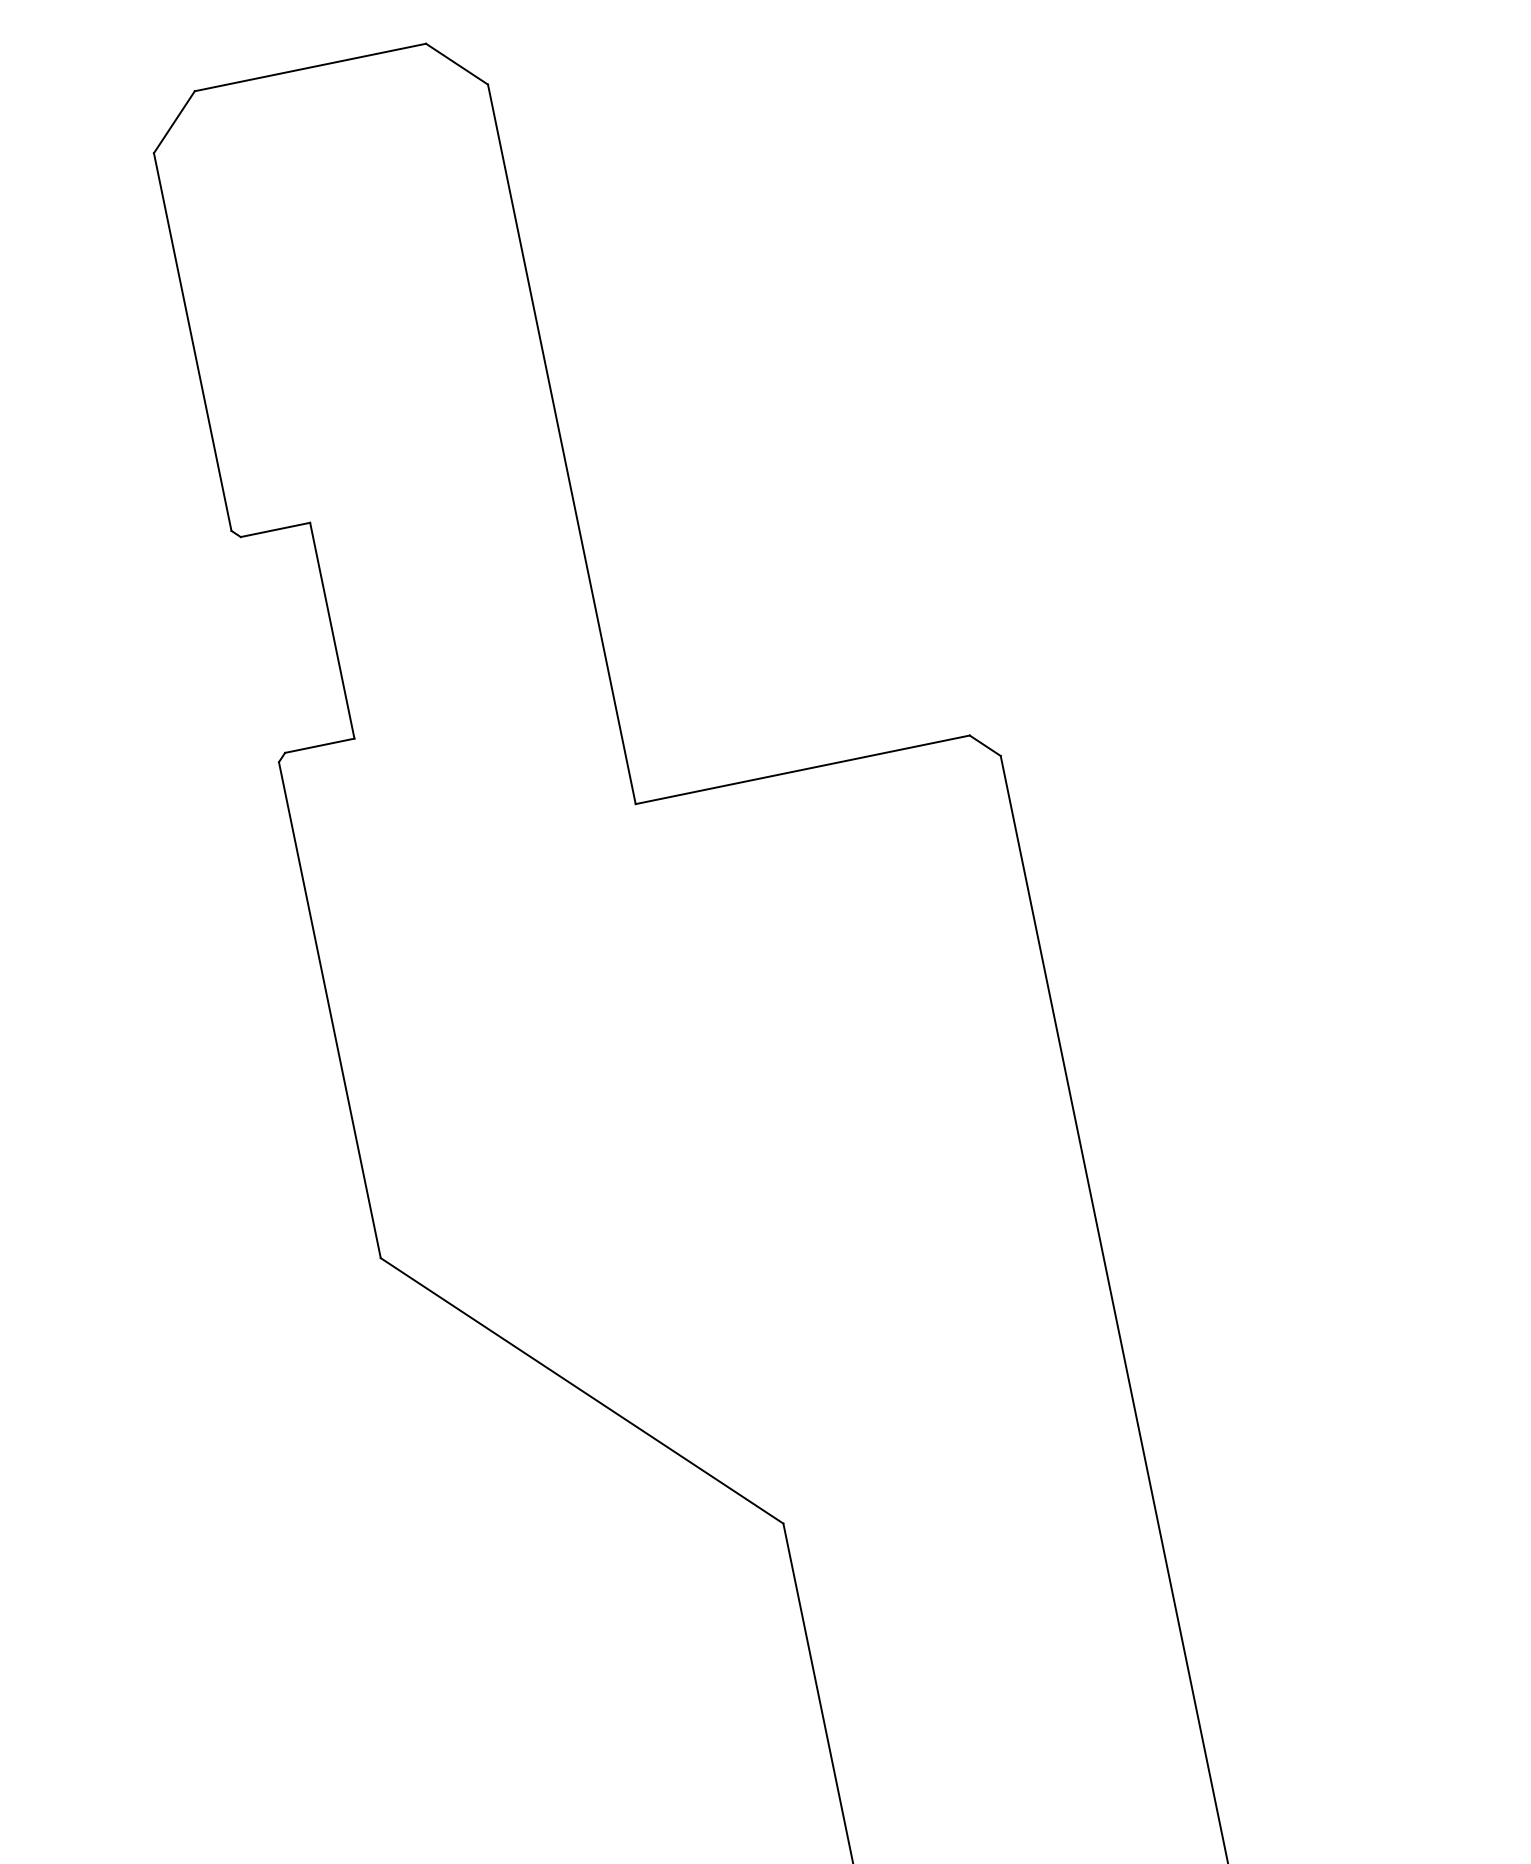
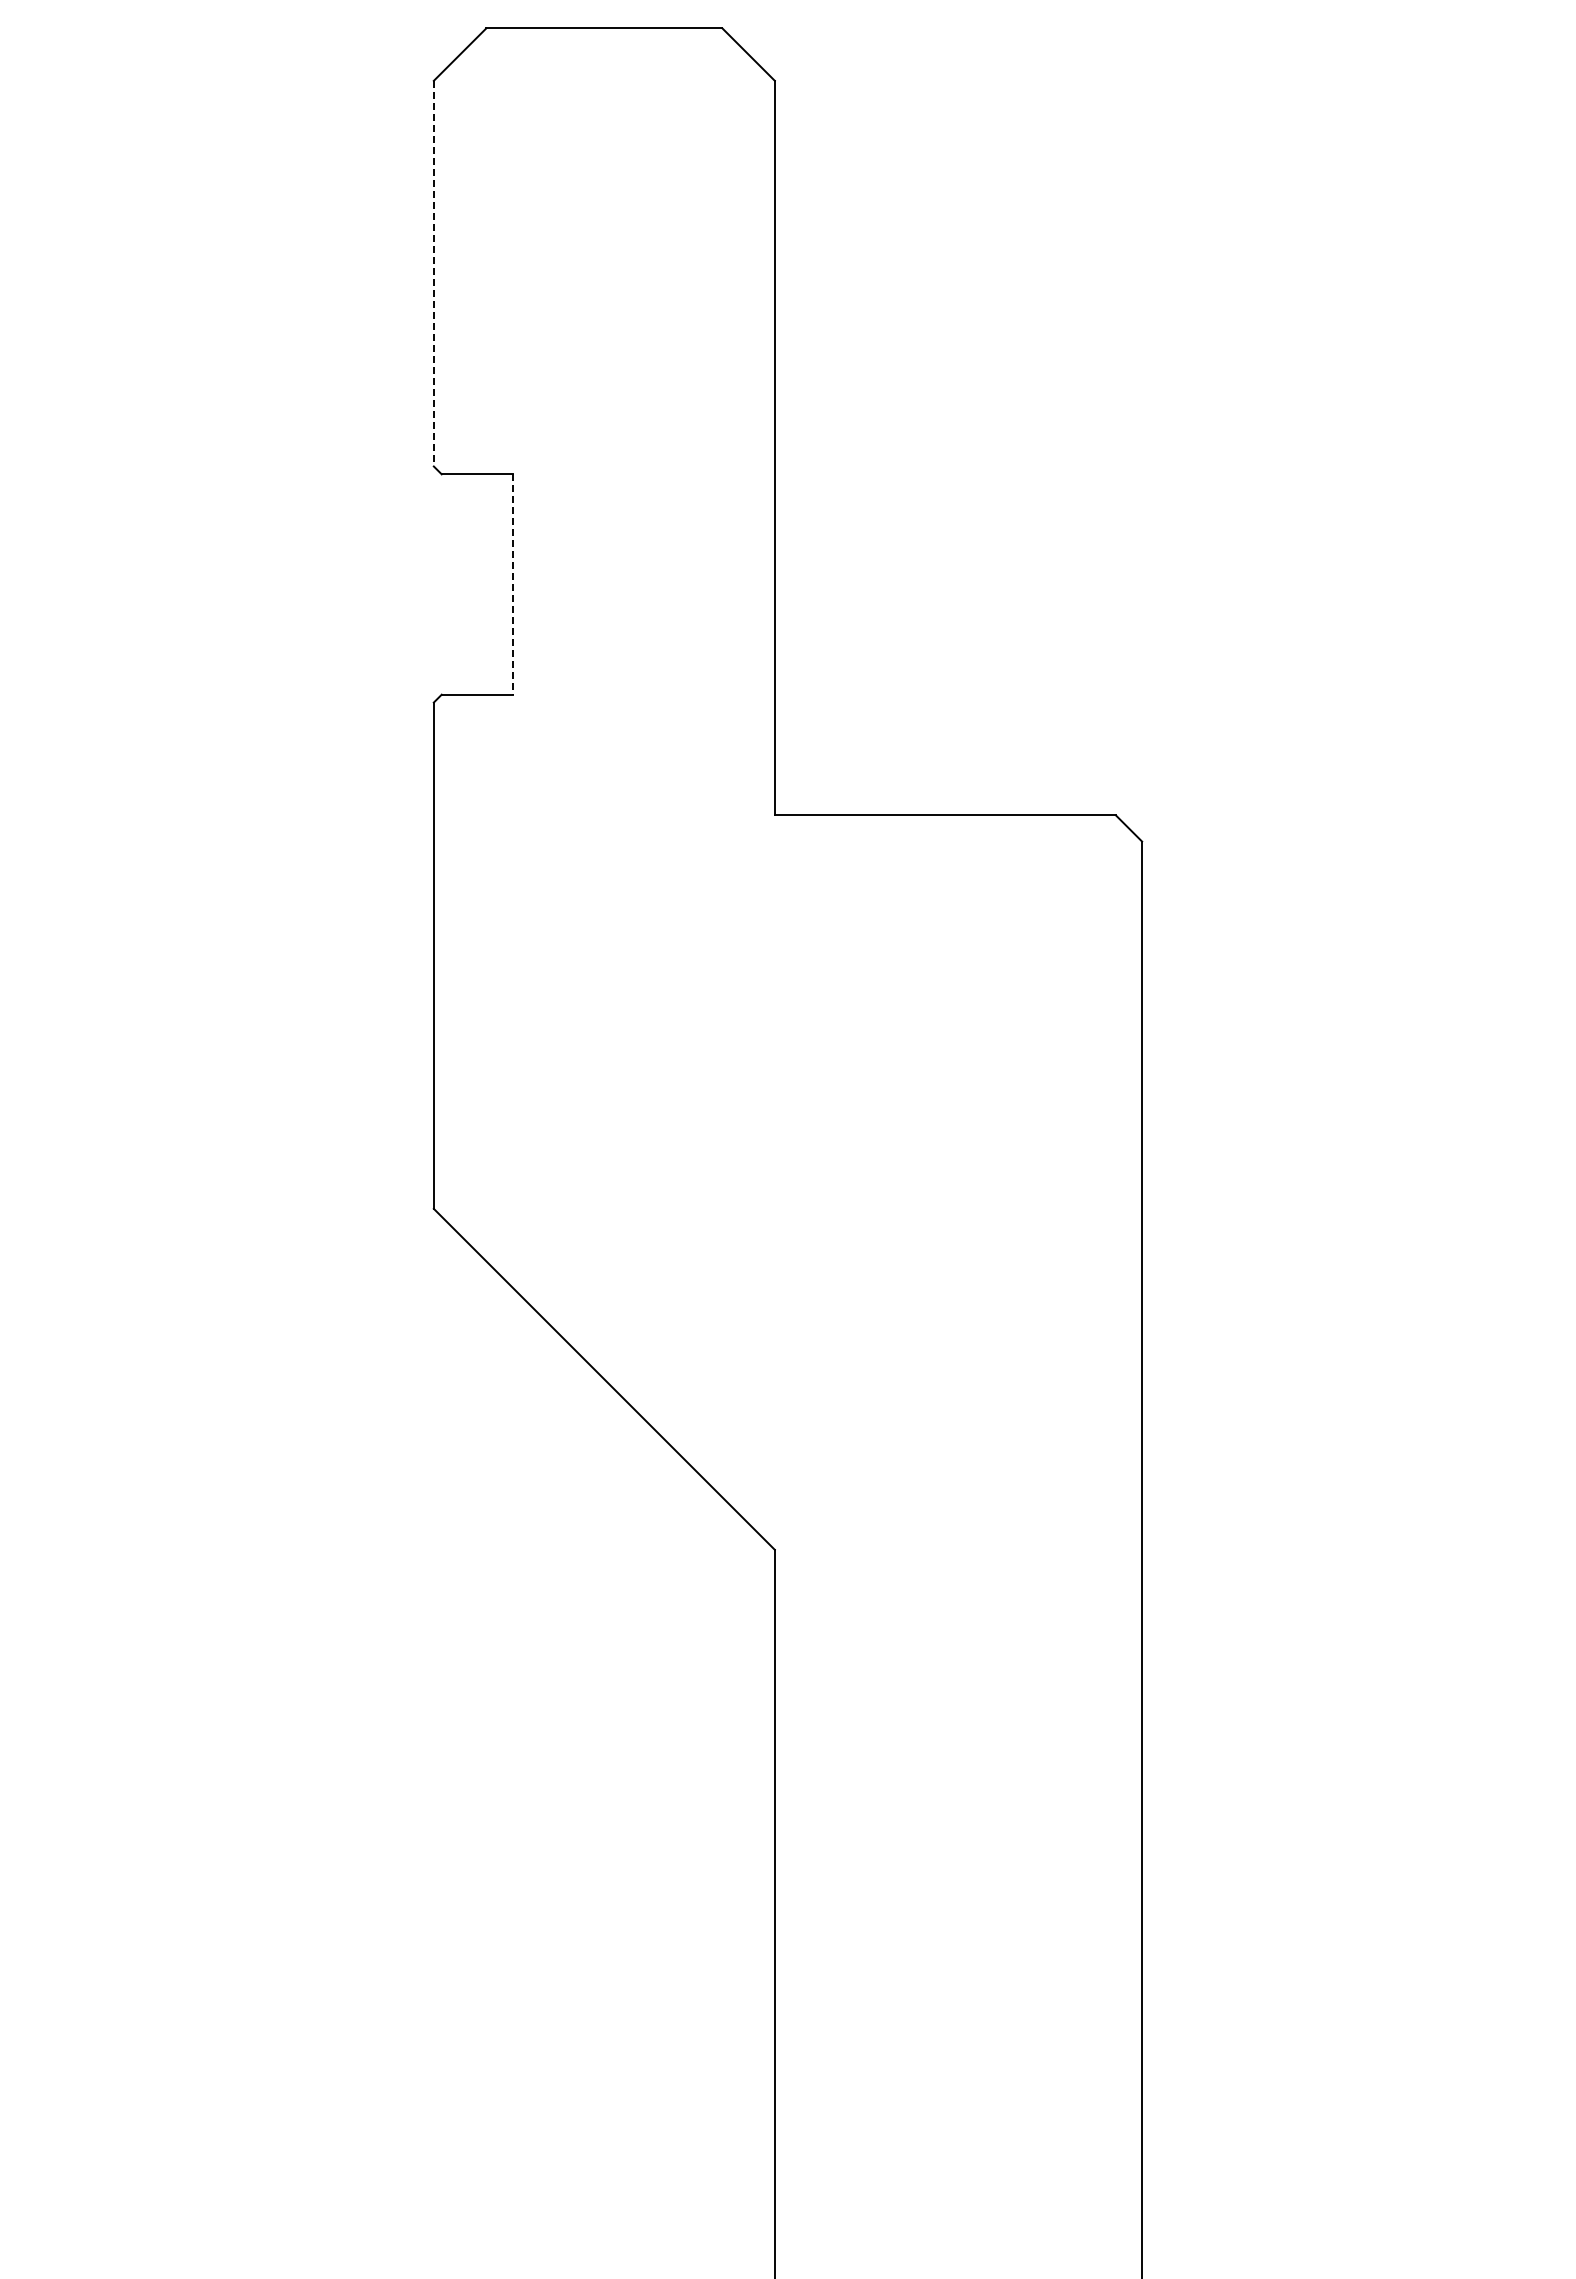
line: (192, 341) -> (433, 273), solid -> dashed
line: (332, 631) -> (512, 585), solid -> dashed

